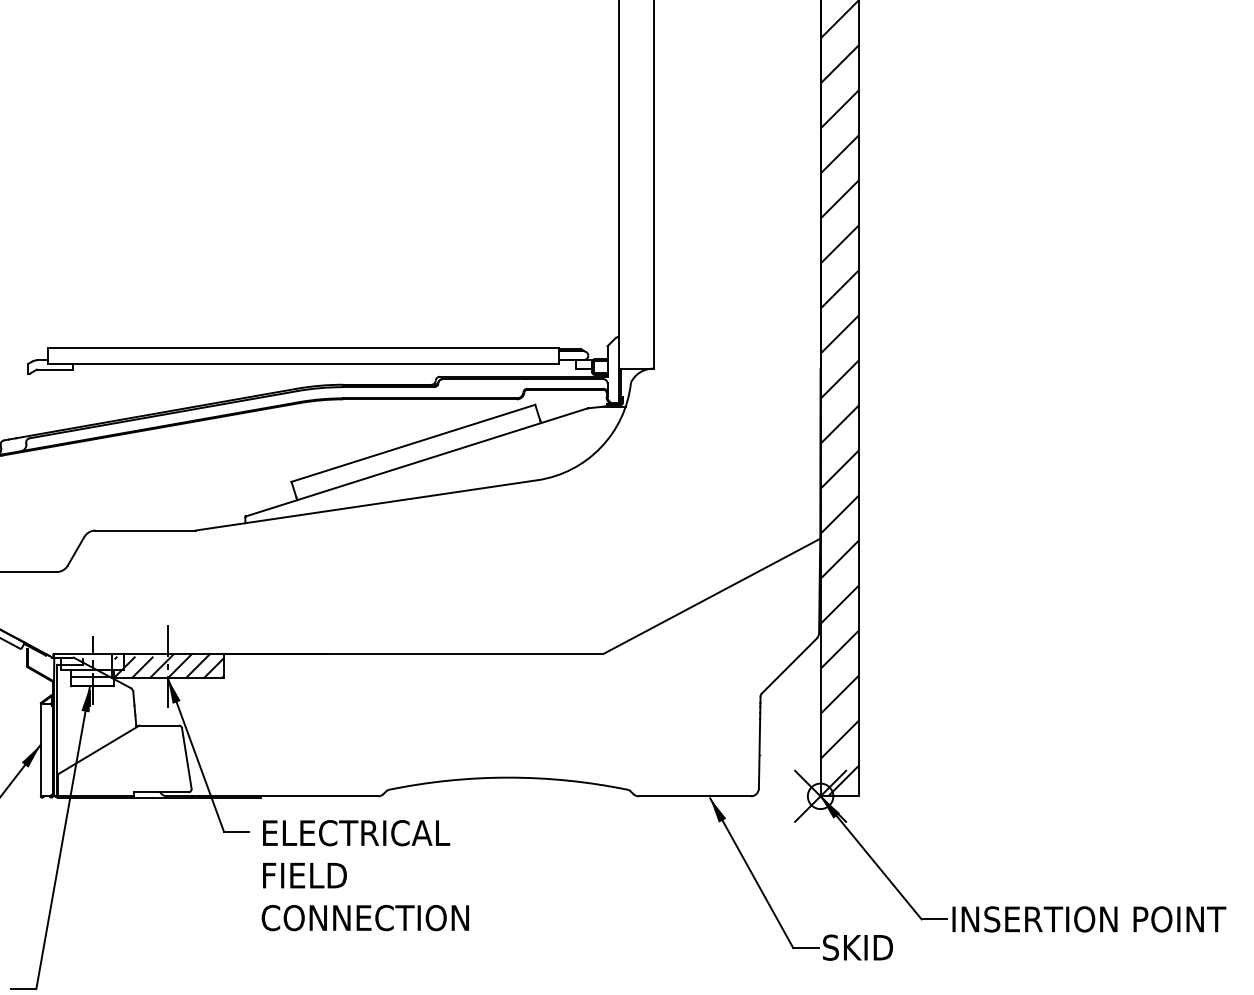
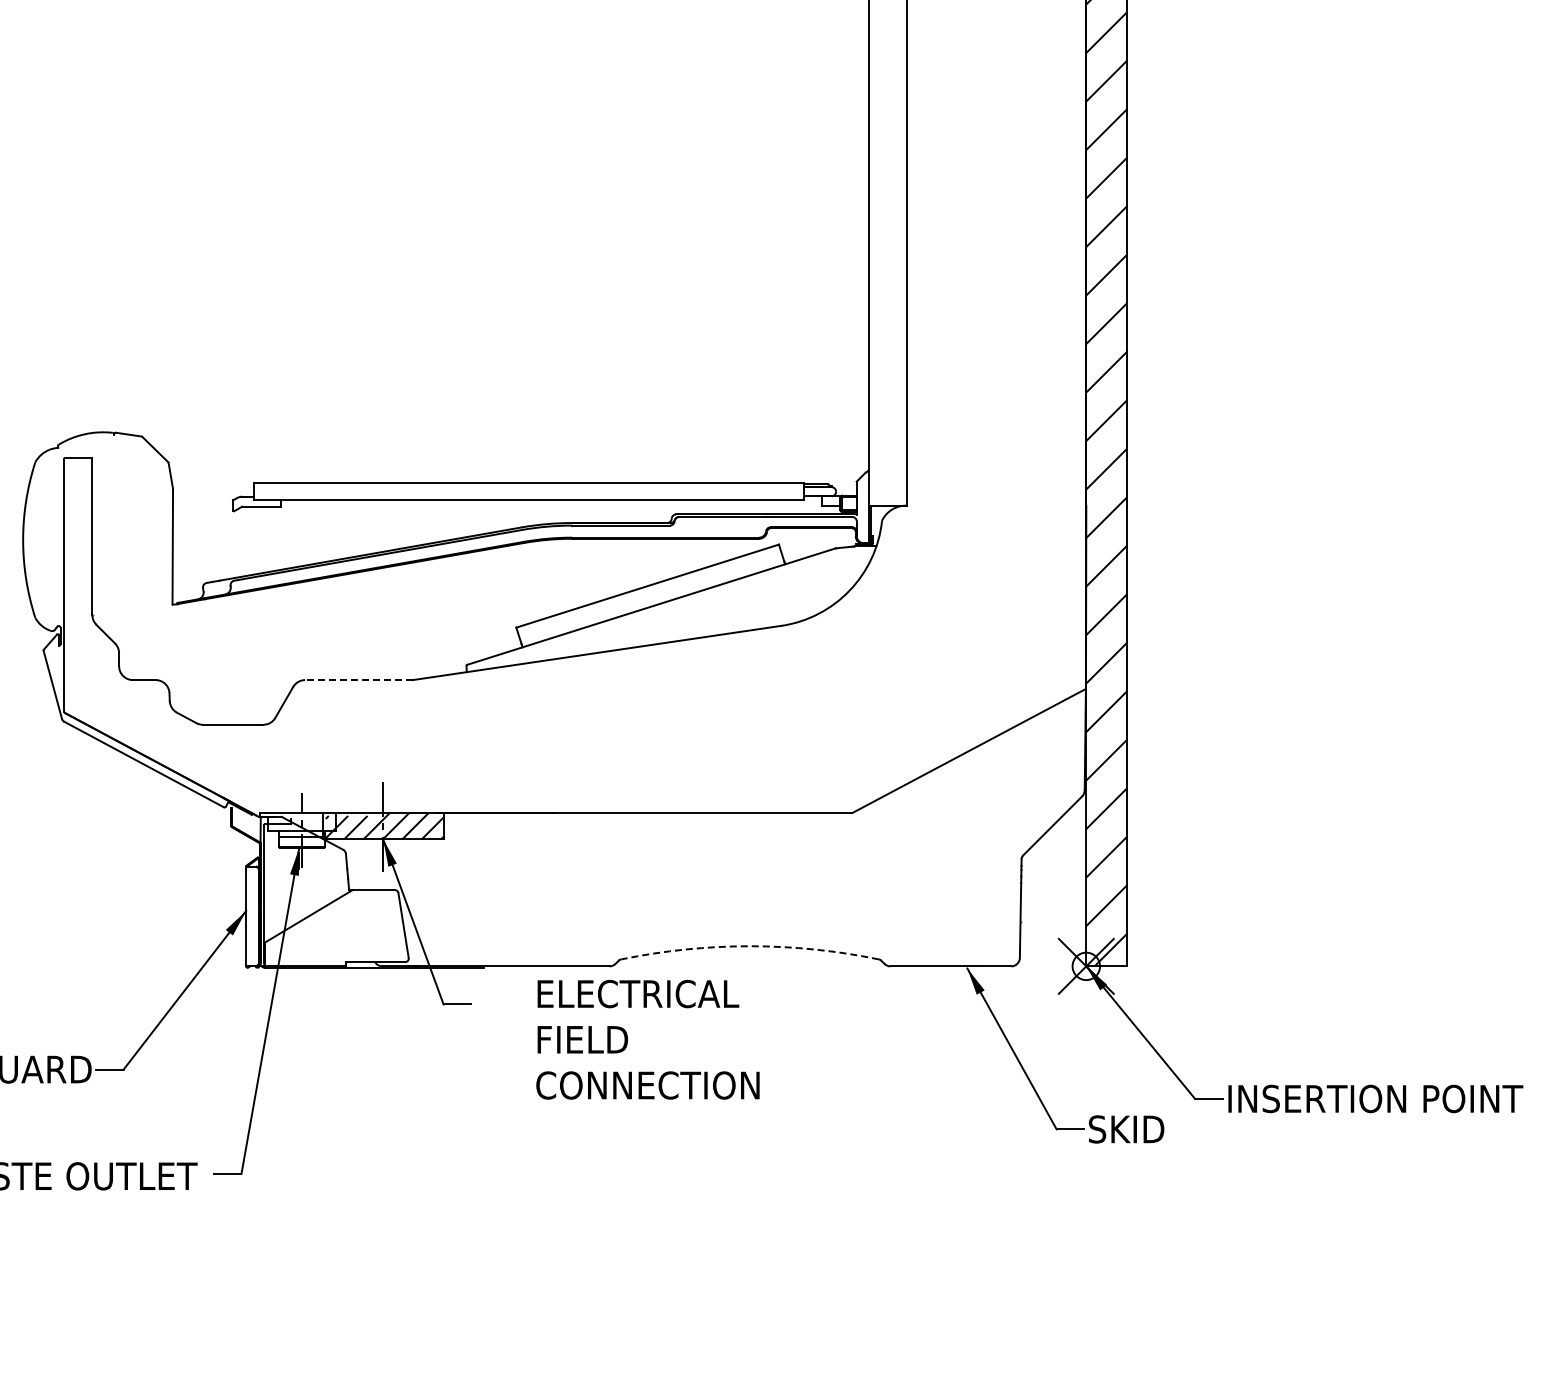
line: (145, 530) -> (359, 680), solid -> dashed
arc: (508, 777) -> (750, 946), solid -> dashed
text: (364, 875) -> (647, 1039), moved

